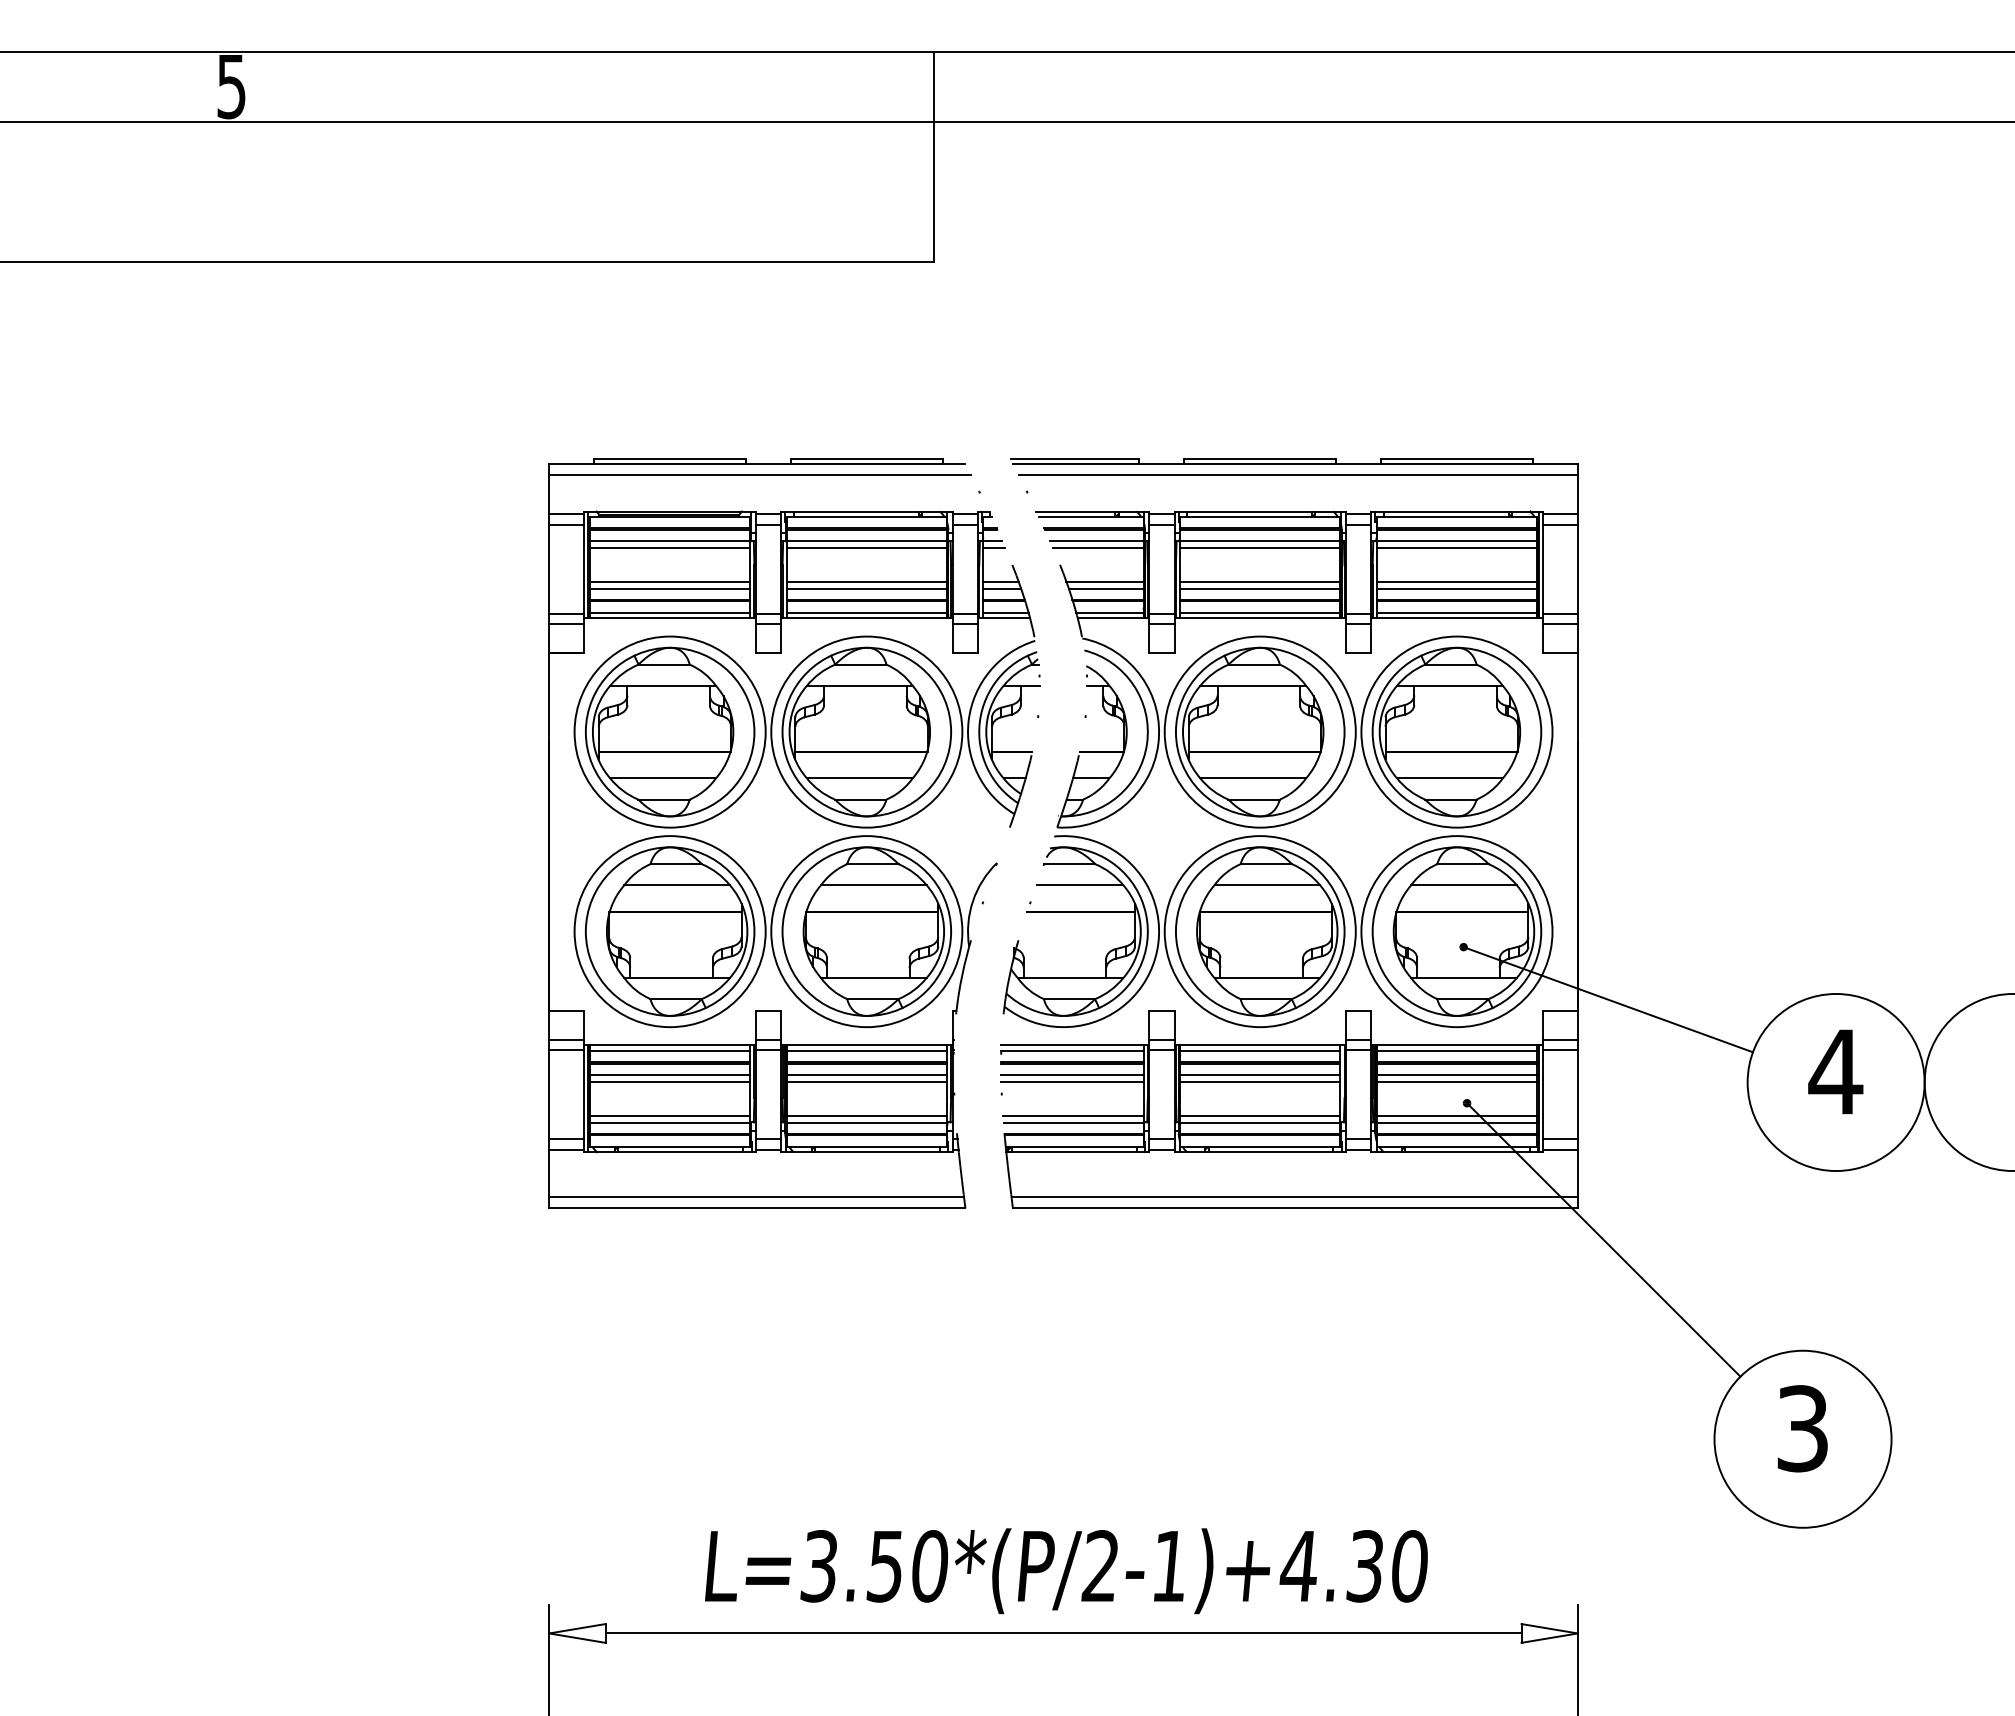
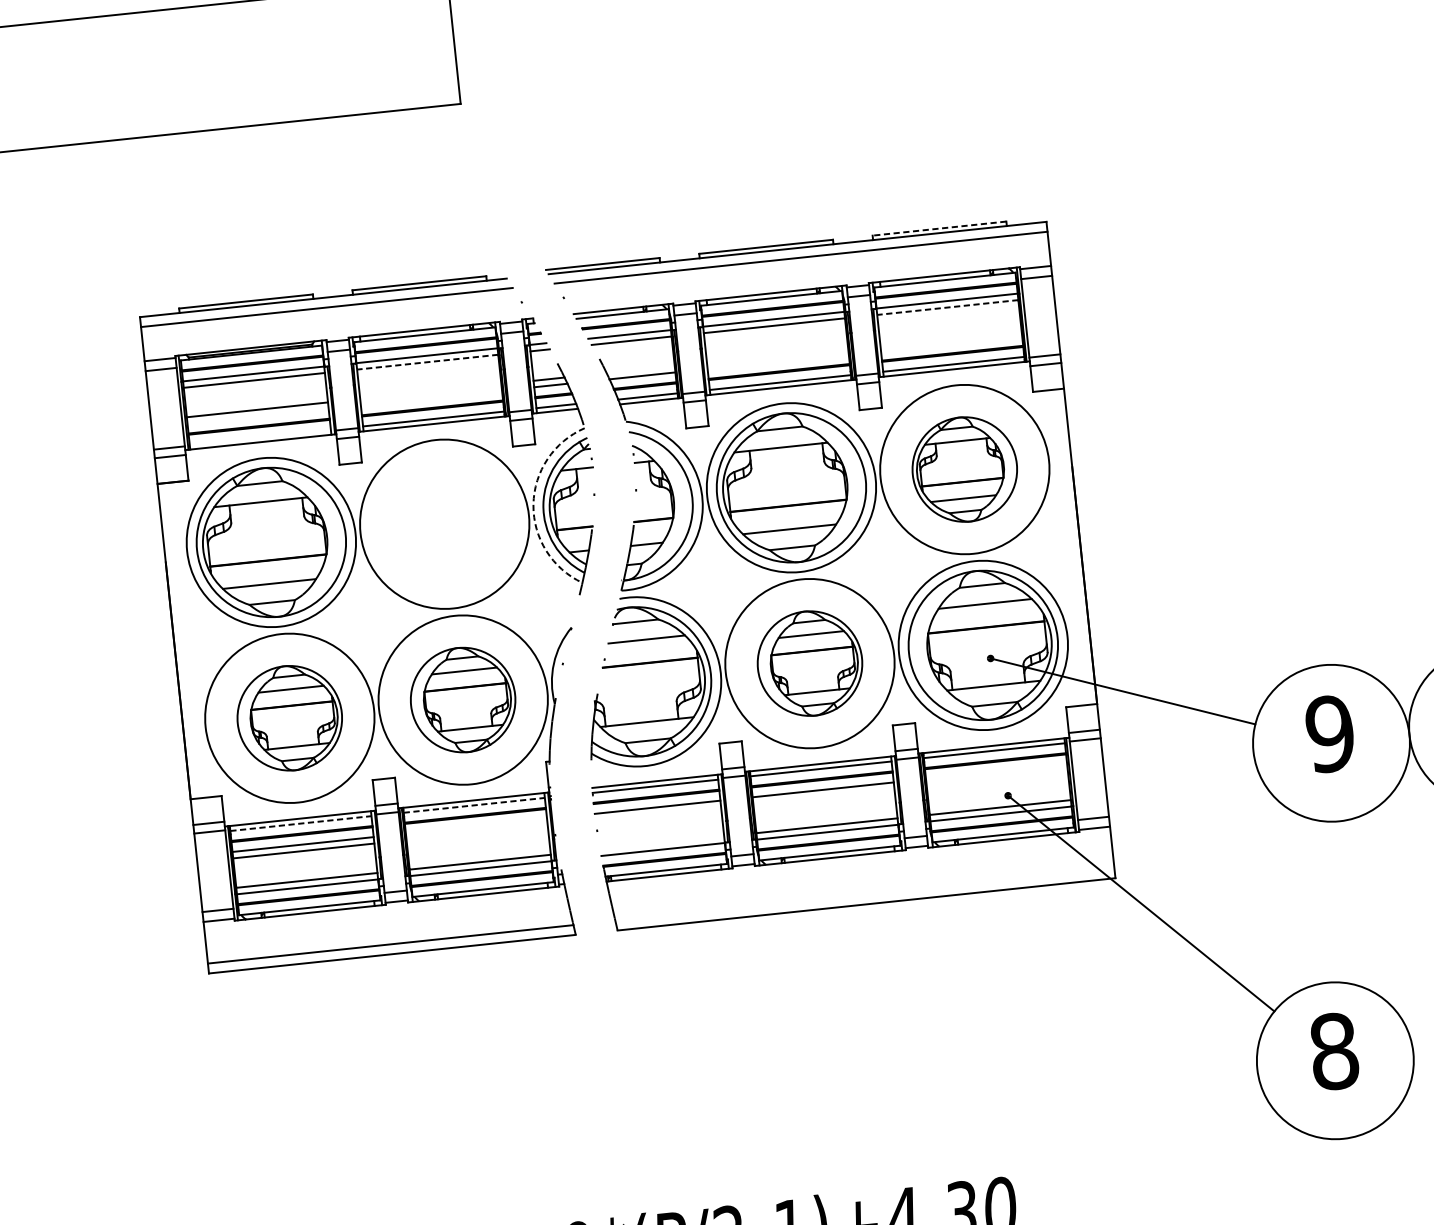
line: (1456, 458) -> (939, 228), solid -> dashed
line: (866, 548) -> (427, 362), solid -> dashed
line: (1456, 548) -> (947, 307), solid -> dashed
line: (866, 581) -> (430, 391), removed
line: (1104, 581) -> (640, 369), removed
line: (1260, 581) -> (777, 355), removed
line: (1456, 581) -> (950, 336), removed
line: (670, 588) -> (258, 415), removed
line: (866, 588) -> (431, 397), removed
line: (1260, 588) -> (778, 361), removed
line: (1456, 588) -> (951, 343), removed
line: (670, 612) -> (260, 437), removed
arc: (968, 720) -> (533, 504), solid -> dashed
part: (866, 731) -> (444, 523), removed
part: (1456, 731) -> (964, 469), size x0.7
part: (669, 931) -> (289, 718), size x0.7
part: (866, 931) -> (462, 700), size x0.7
part: (1260, 931) -> (810, 663), size x0.7
line: (670, 1051) -> (301, 823), solid -> dashed
line: (867, 1051) -> (474, 805), solid -> dashed
text: (1835, 1071) -> (1329, 733), 4 -> 9
line: (866, 1074) -> (476, 826), removed
line: (1456, 1074) -> (996, 771), removed
line: (866, 1082) -> (476, 833), removed
line: (1072, 1082) -> (658, 814), removed
line: (1260, 1082) -> (824, 796), removed
line: (1456, 1082) -> (996, 778), removed
line: (1073, 1115) -> (662, 843), removed
line: (1294, 1197) -> (864, 894), removed
text: (1802, 1428) -> (1333, 1051), 3 -> 8

